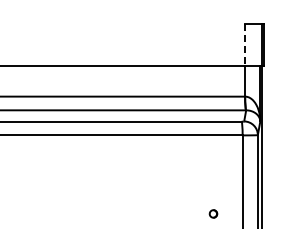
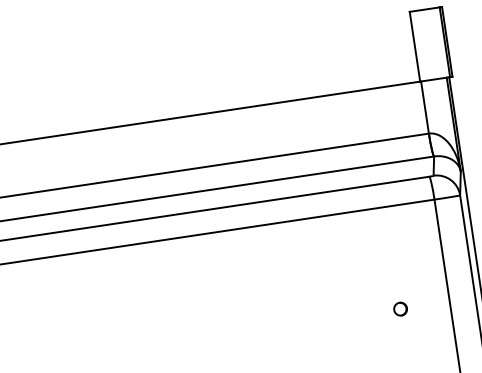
line: (244, 45) -> (414, 47), dashed -> solid
part: (213, 213) -> (400, 308), moved

